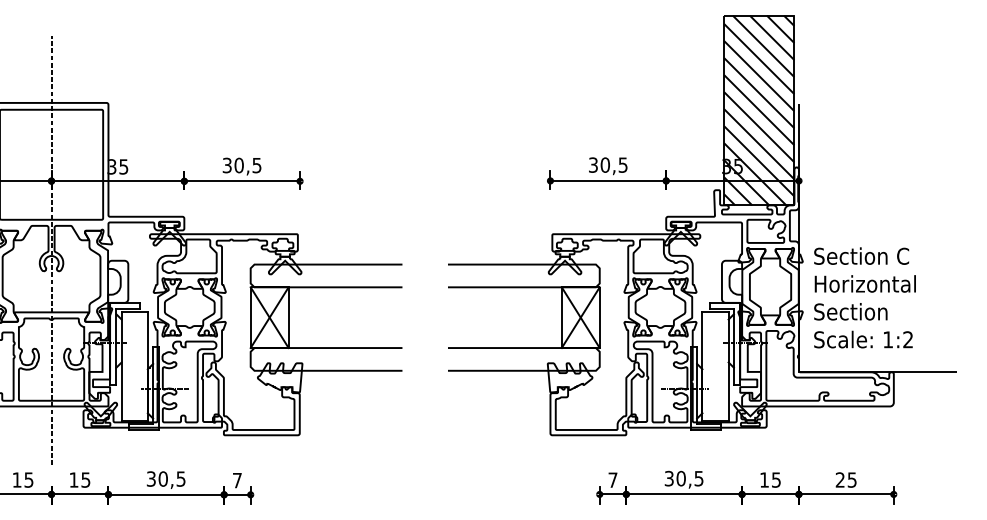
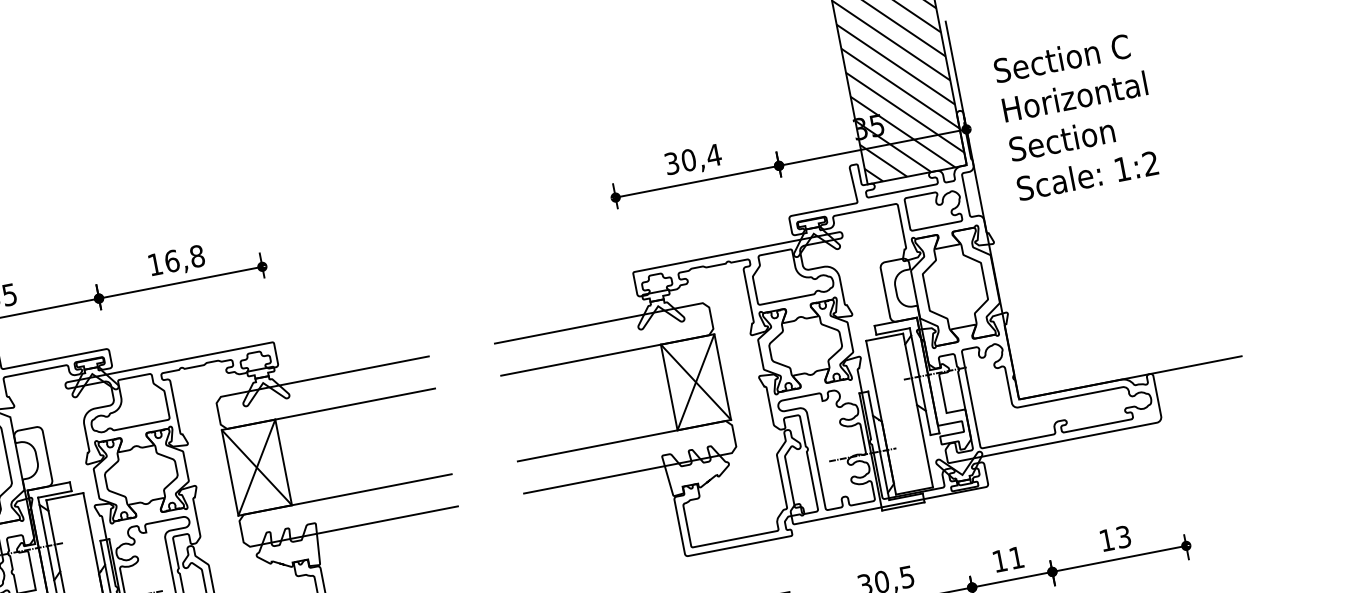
text: (623, 164) -> (714, 154), 30,5 -> 30,4
text: (241, 165) -> (175, 260), 30,5 -> 16,8
text: (864, 297) -> (1077, 115), moved
text: (776, 479) -> (1016, 556), 15 -> 11
text: (845, 479) -> (1114, 538), 25 -> 13

